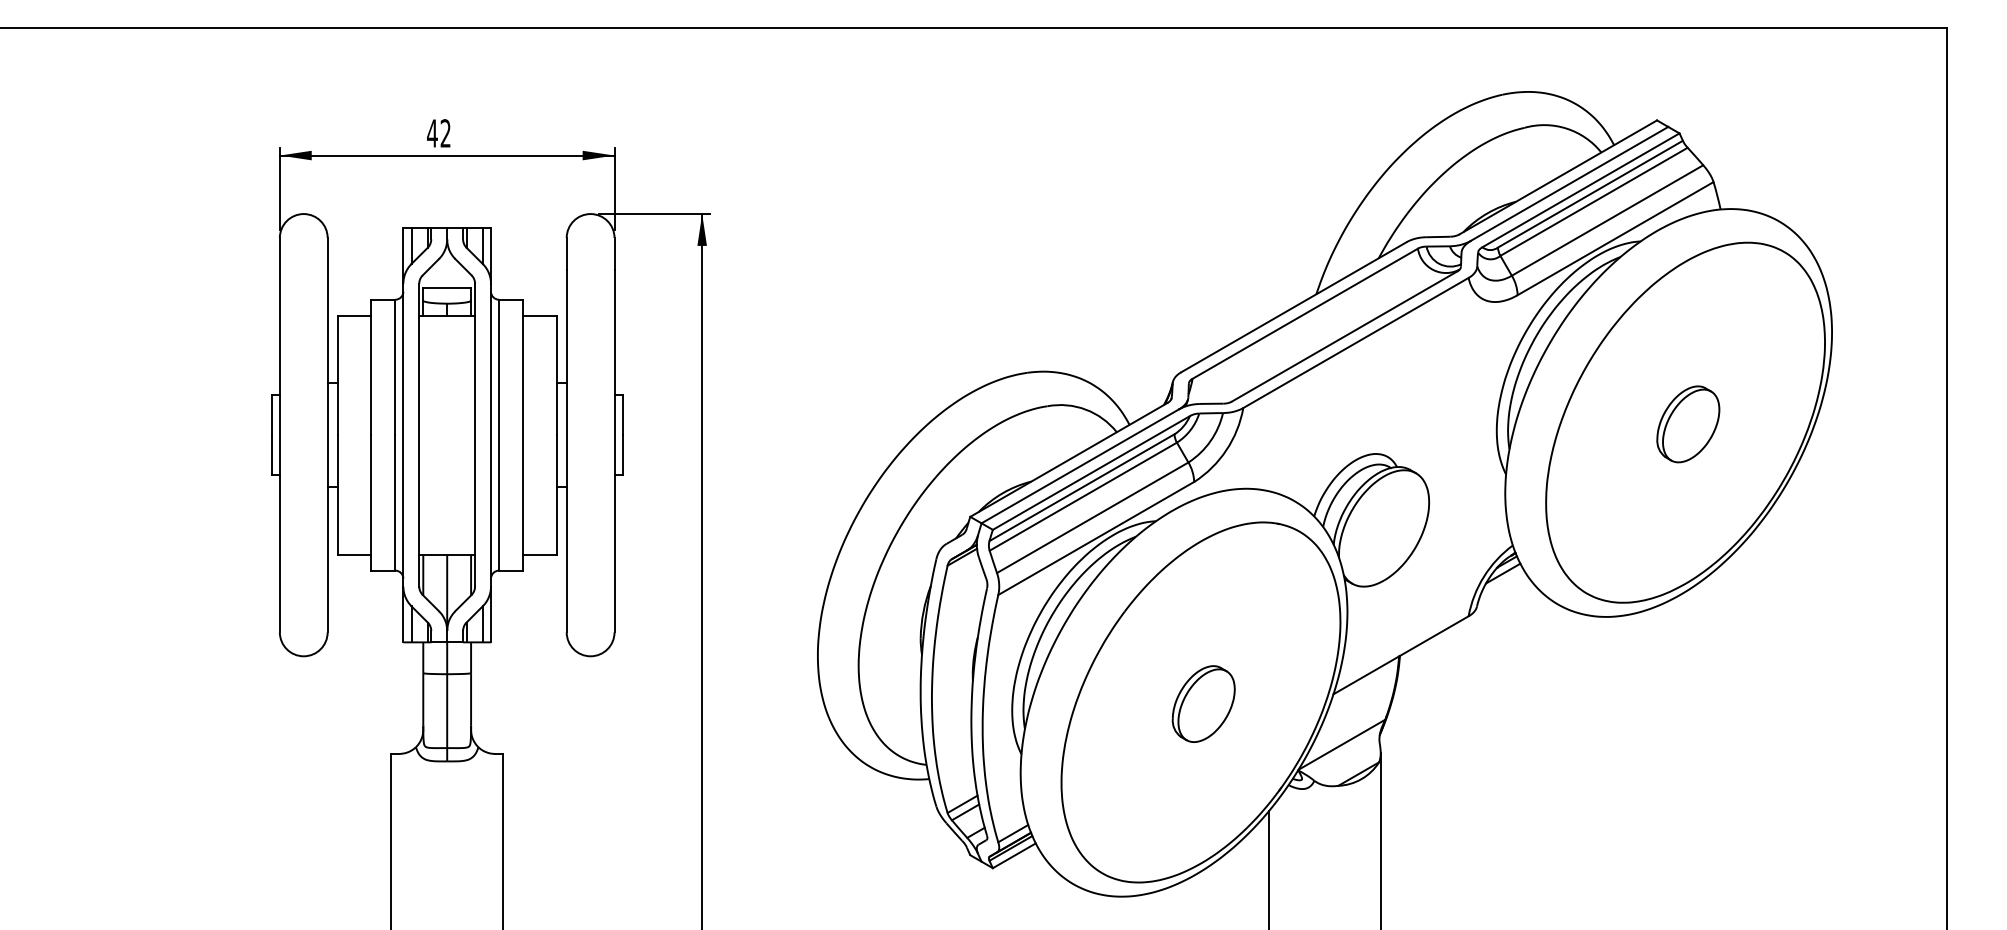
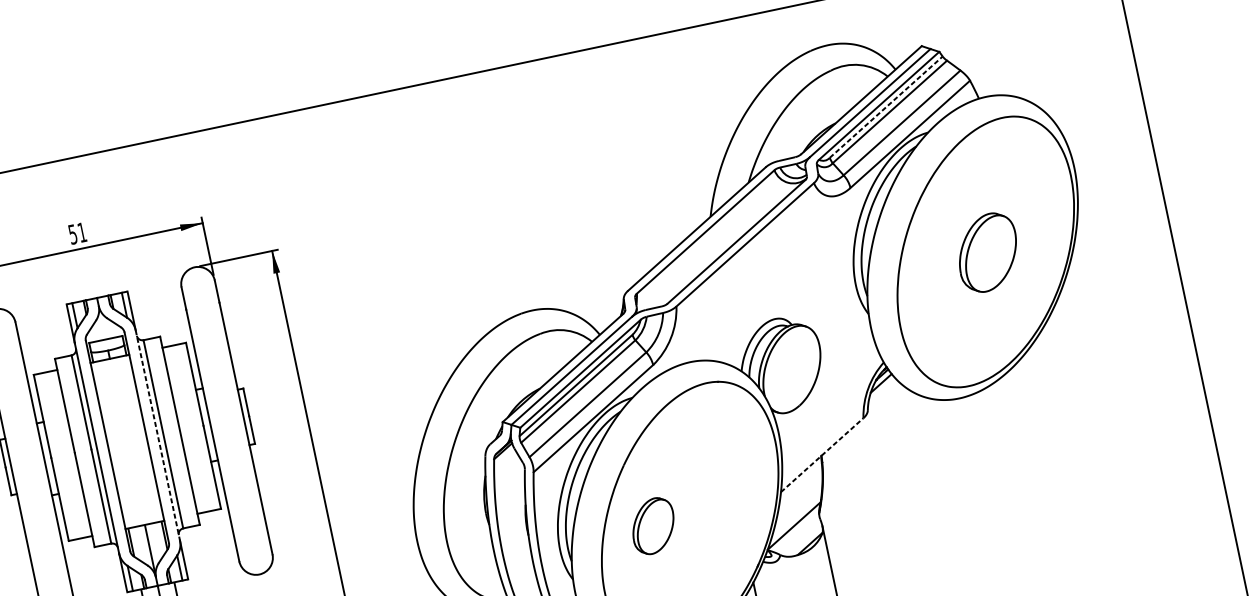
text: (438, 133) -> (77, 233), 42 -> 51
line: (1590, 194) -> (886, 107), solid -> dashed
part: (1688, 424) -> (988, 252), size x1.4
line: (491, 435) -> (158, 435), solid -> dashed
line: (1401, 655) -> (822, 455), solid -> dashed
part: (1203, 703) -> (653, 525), moved

